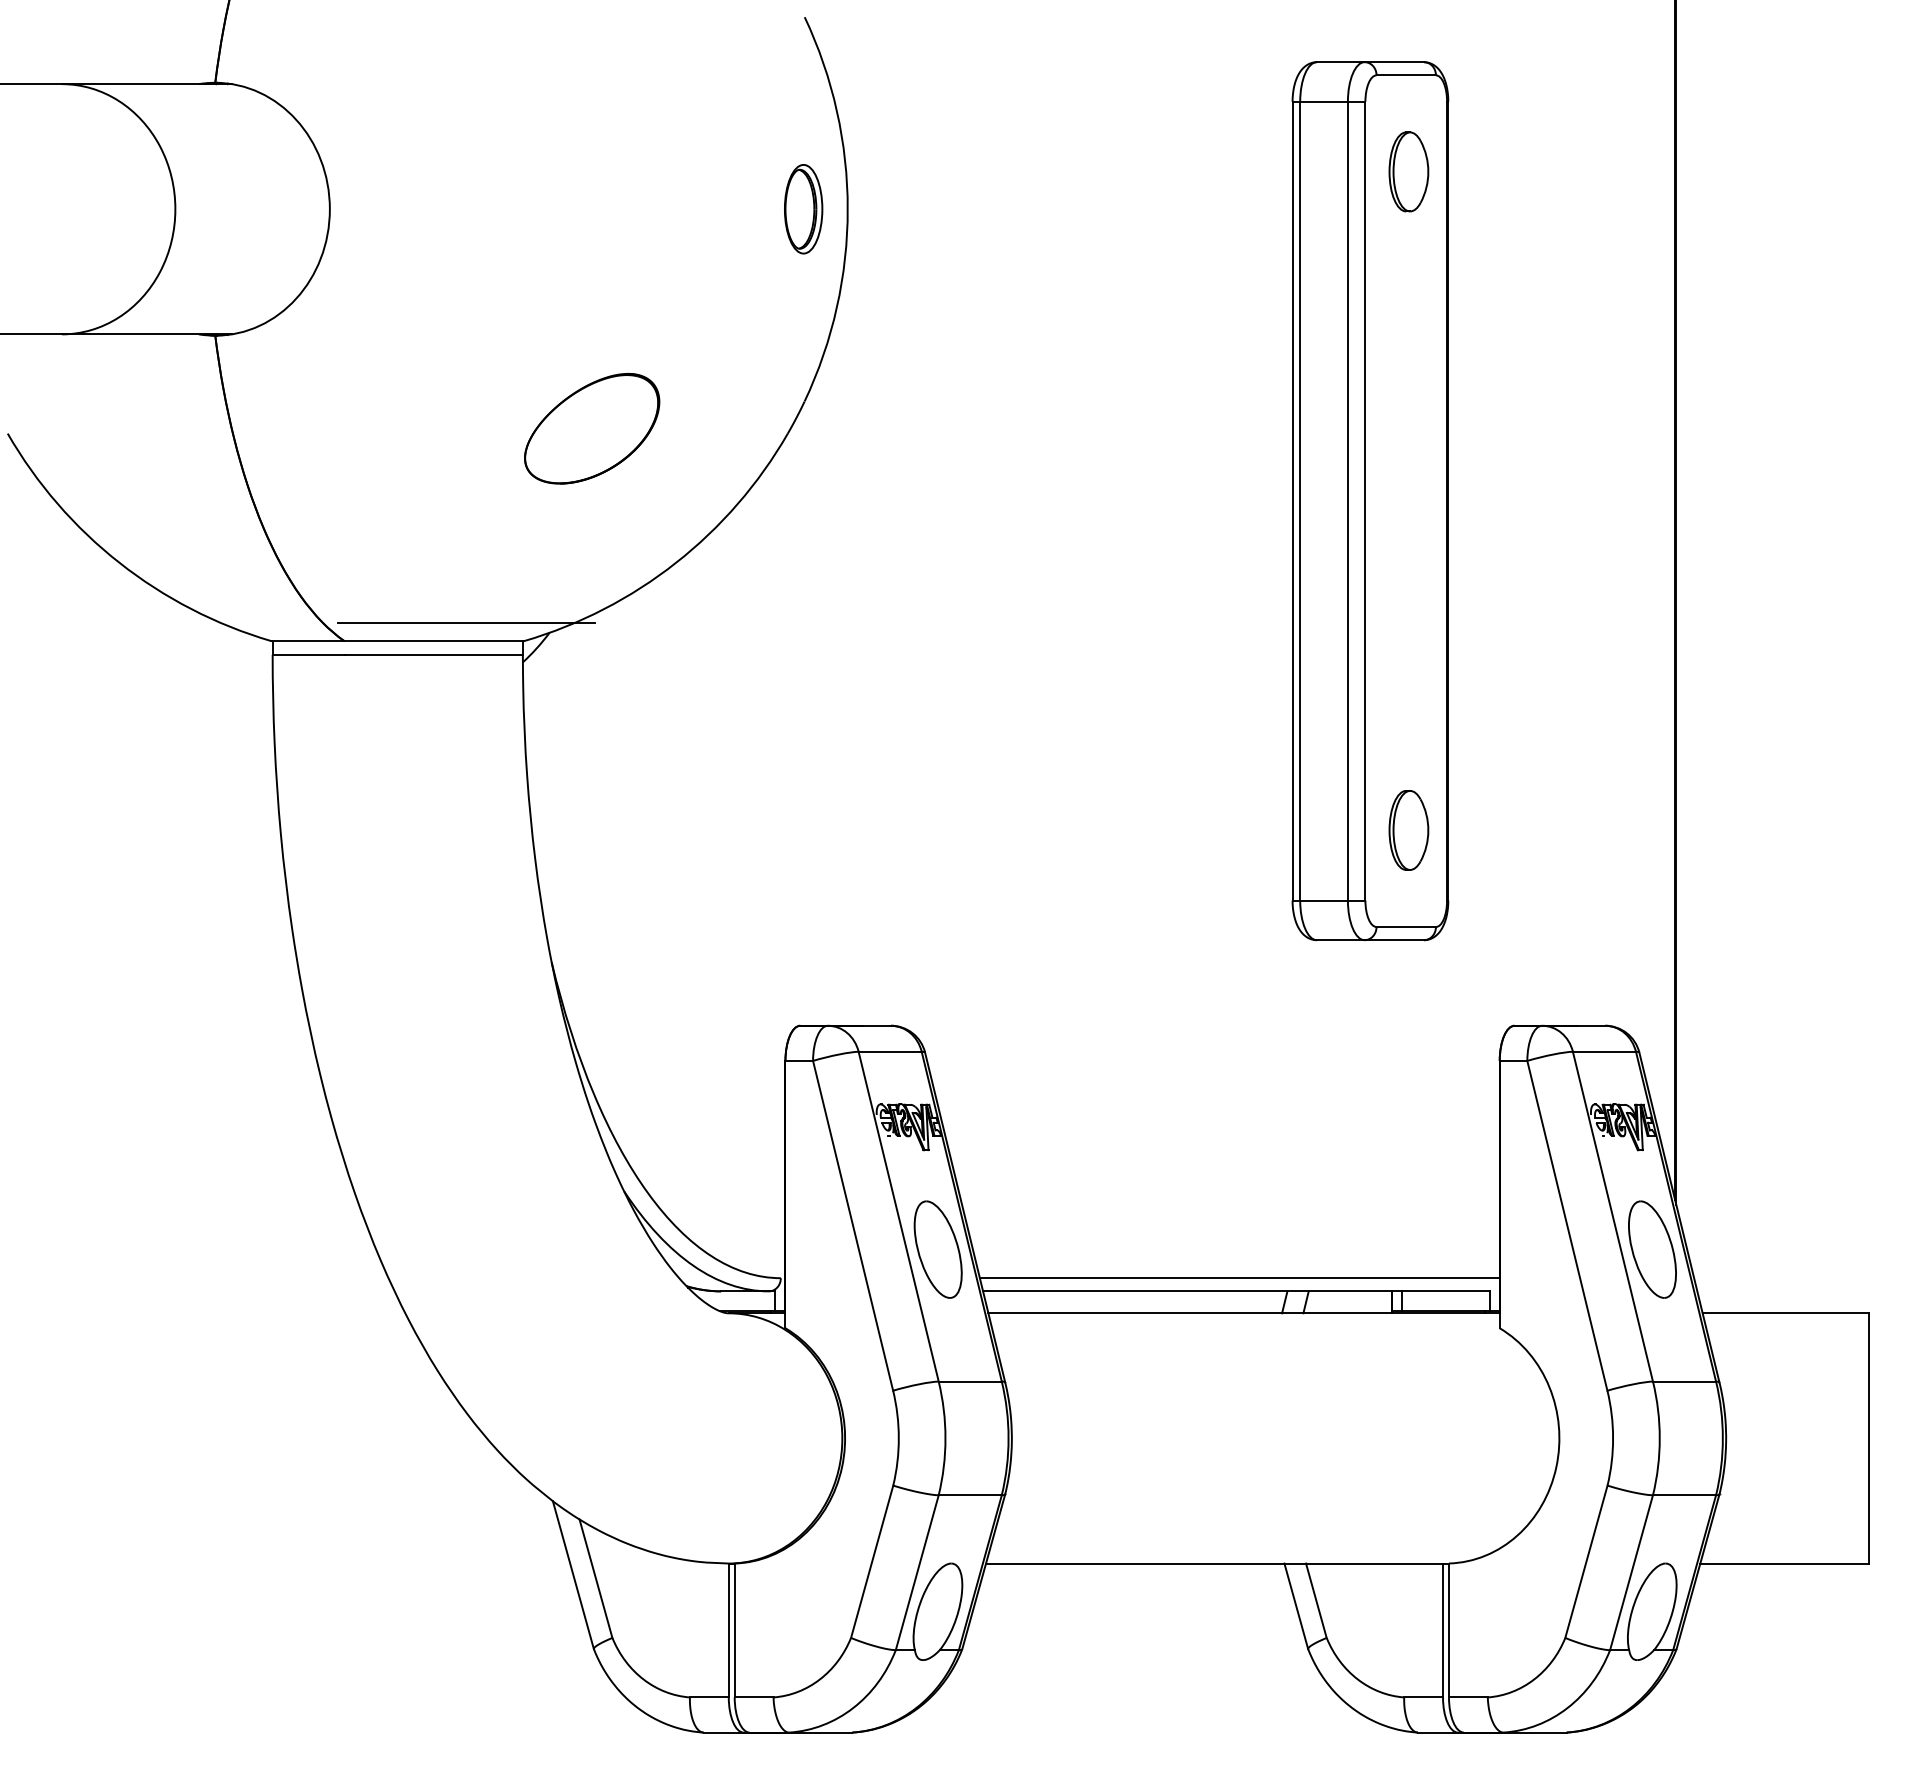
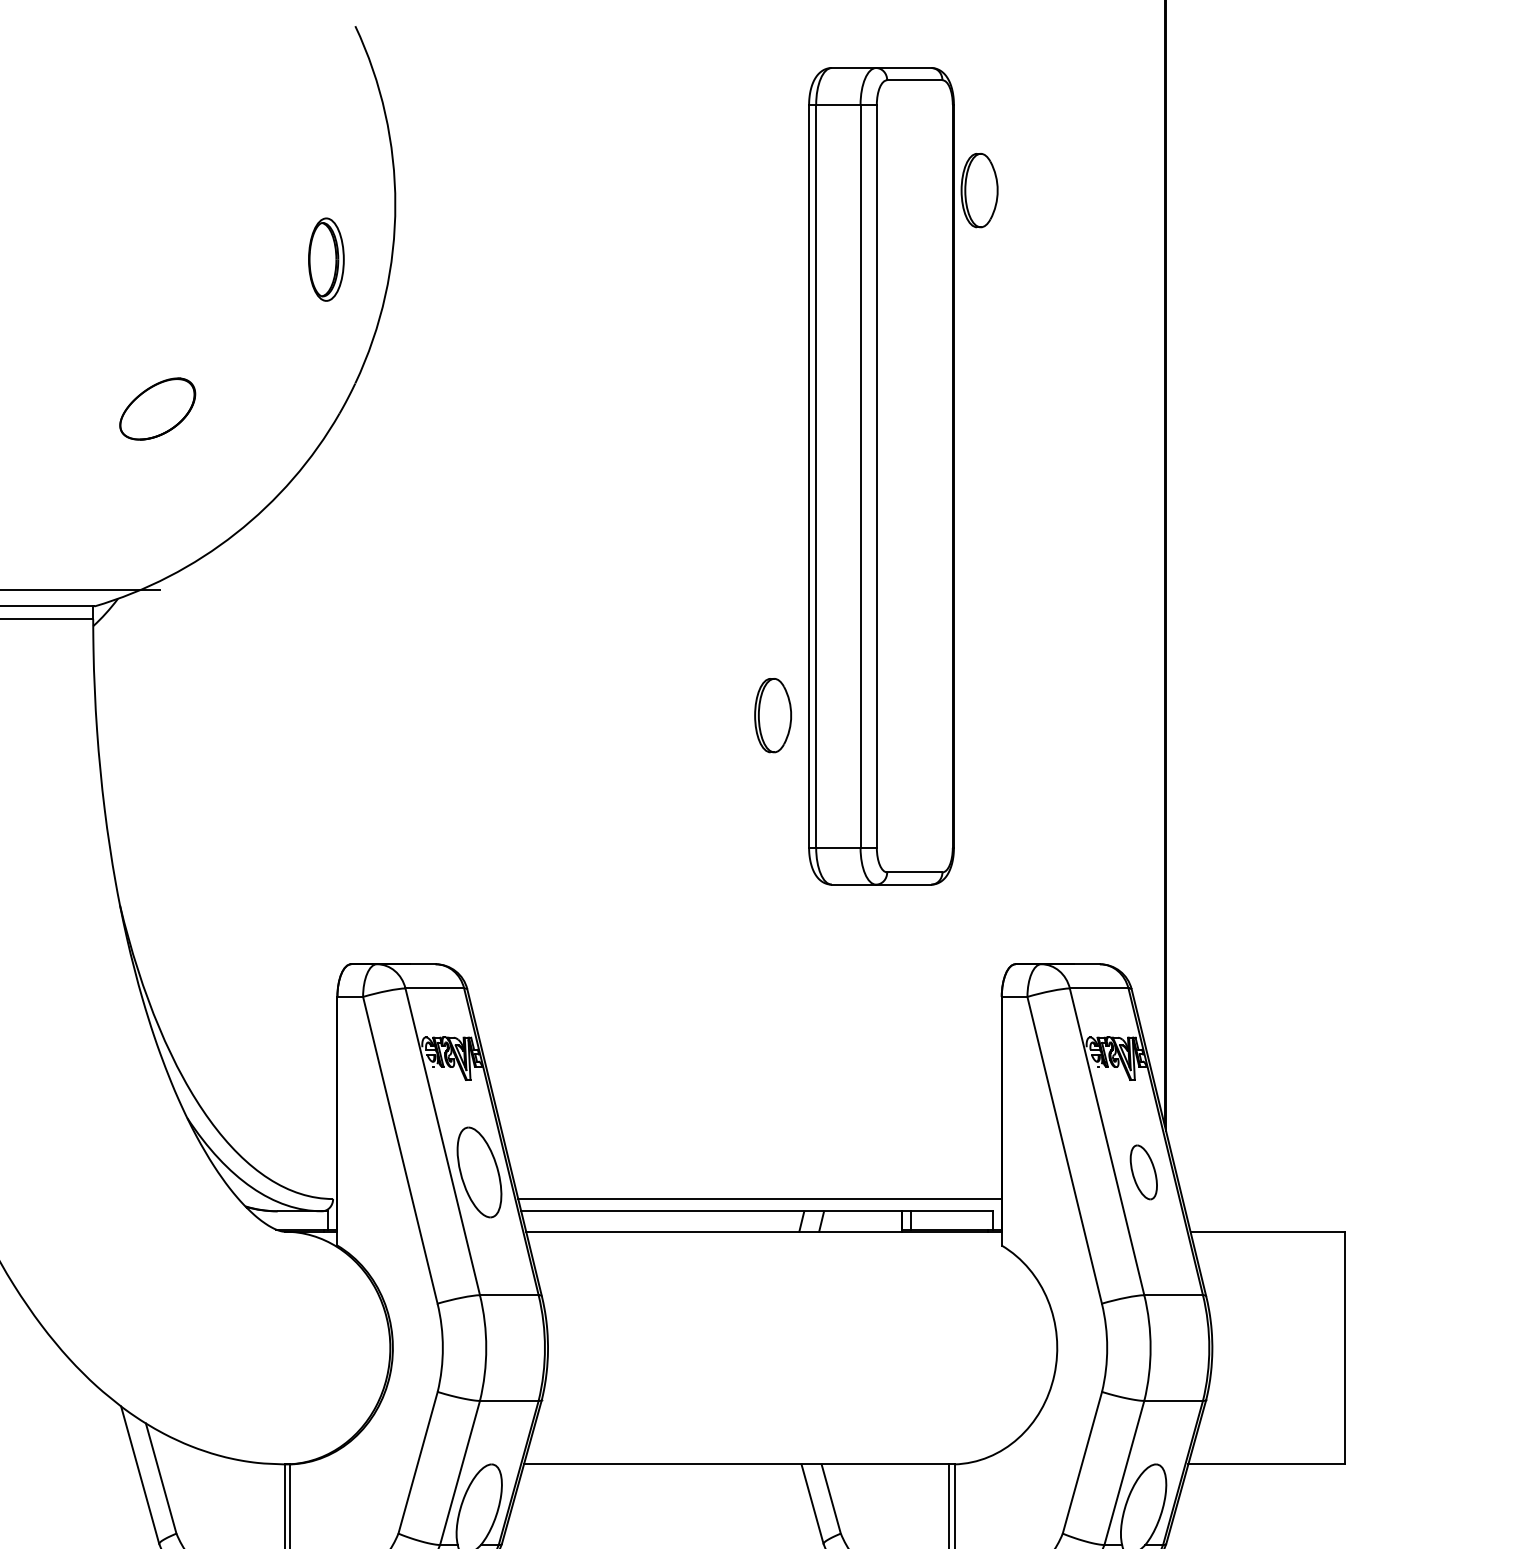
part: (1408, 171) -> (979, 190), moved
part: (803, 209) -> (326, 259), moved
part: (592, 428) -> (157, 408), size x0.6
part: (1408, 830) -> (772, 715), moved
part: (1652, 1249) -> (1143, 1172), size x0.6

